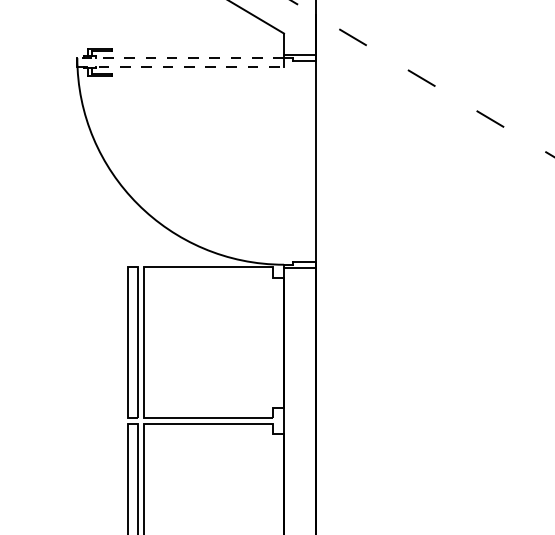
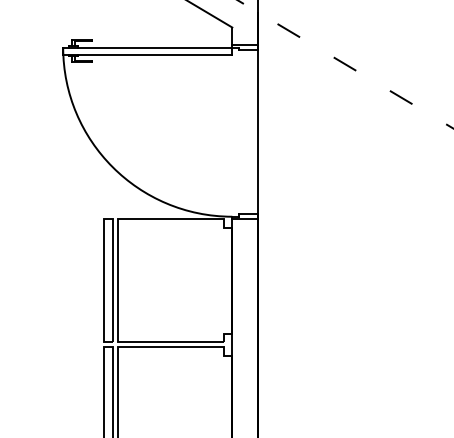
line: (180, 57) -> (147, 47), dashed -> solid
line: (180, 66) -> (147, 54), dashed -> solid

